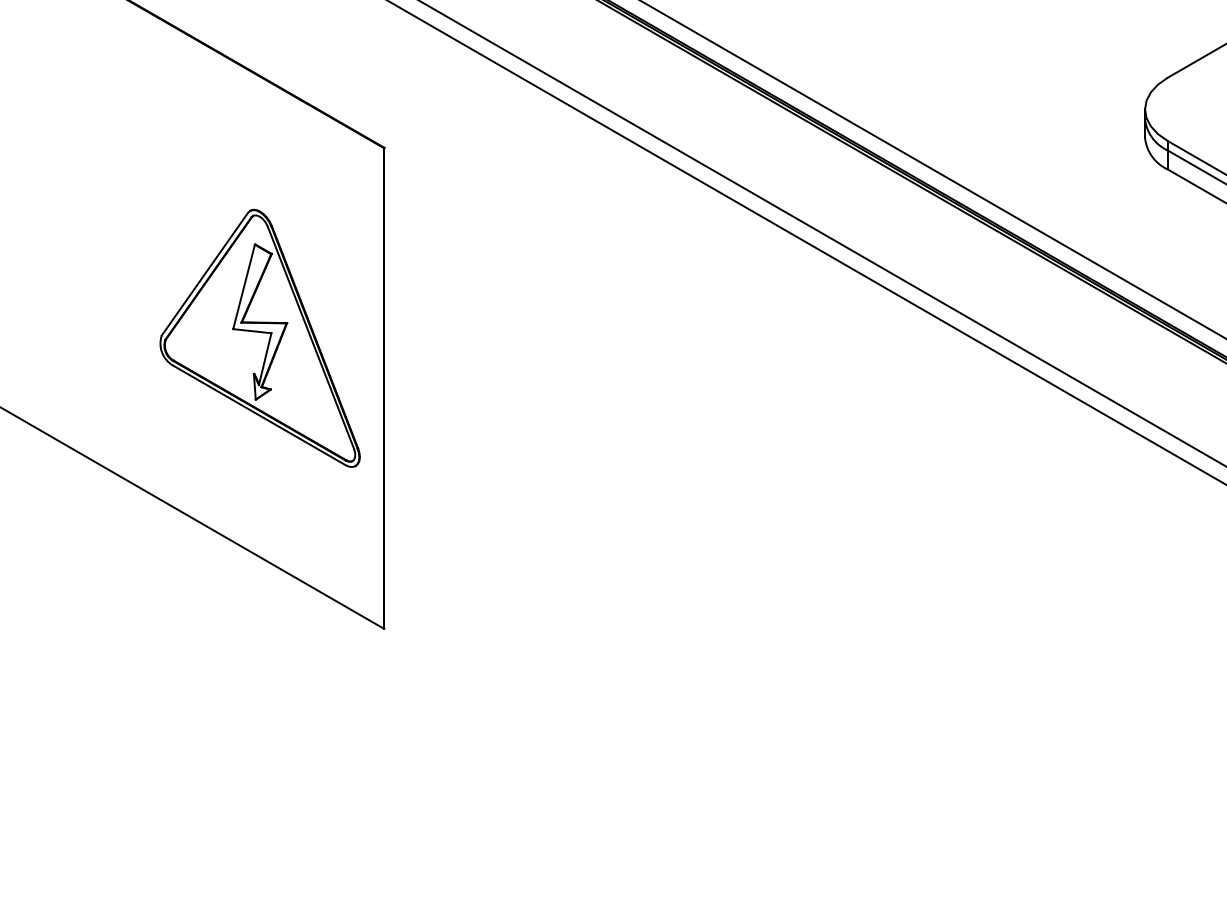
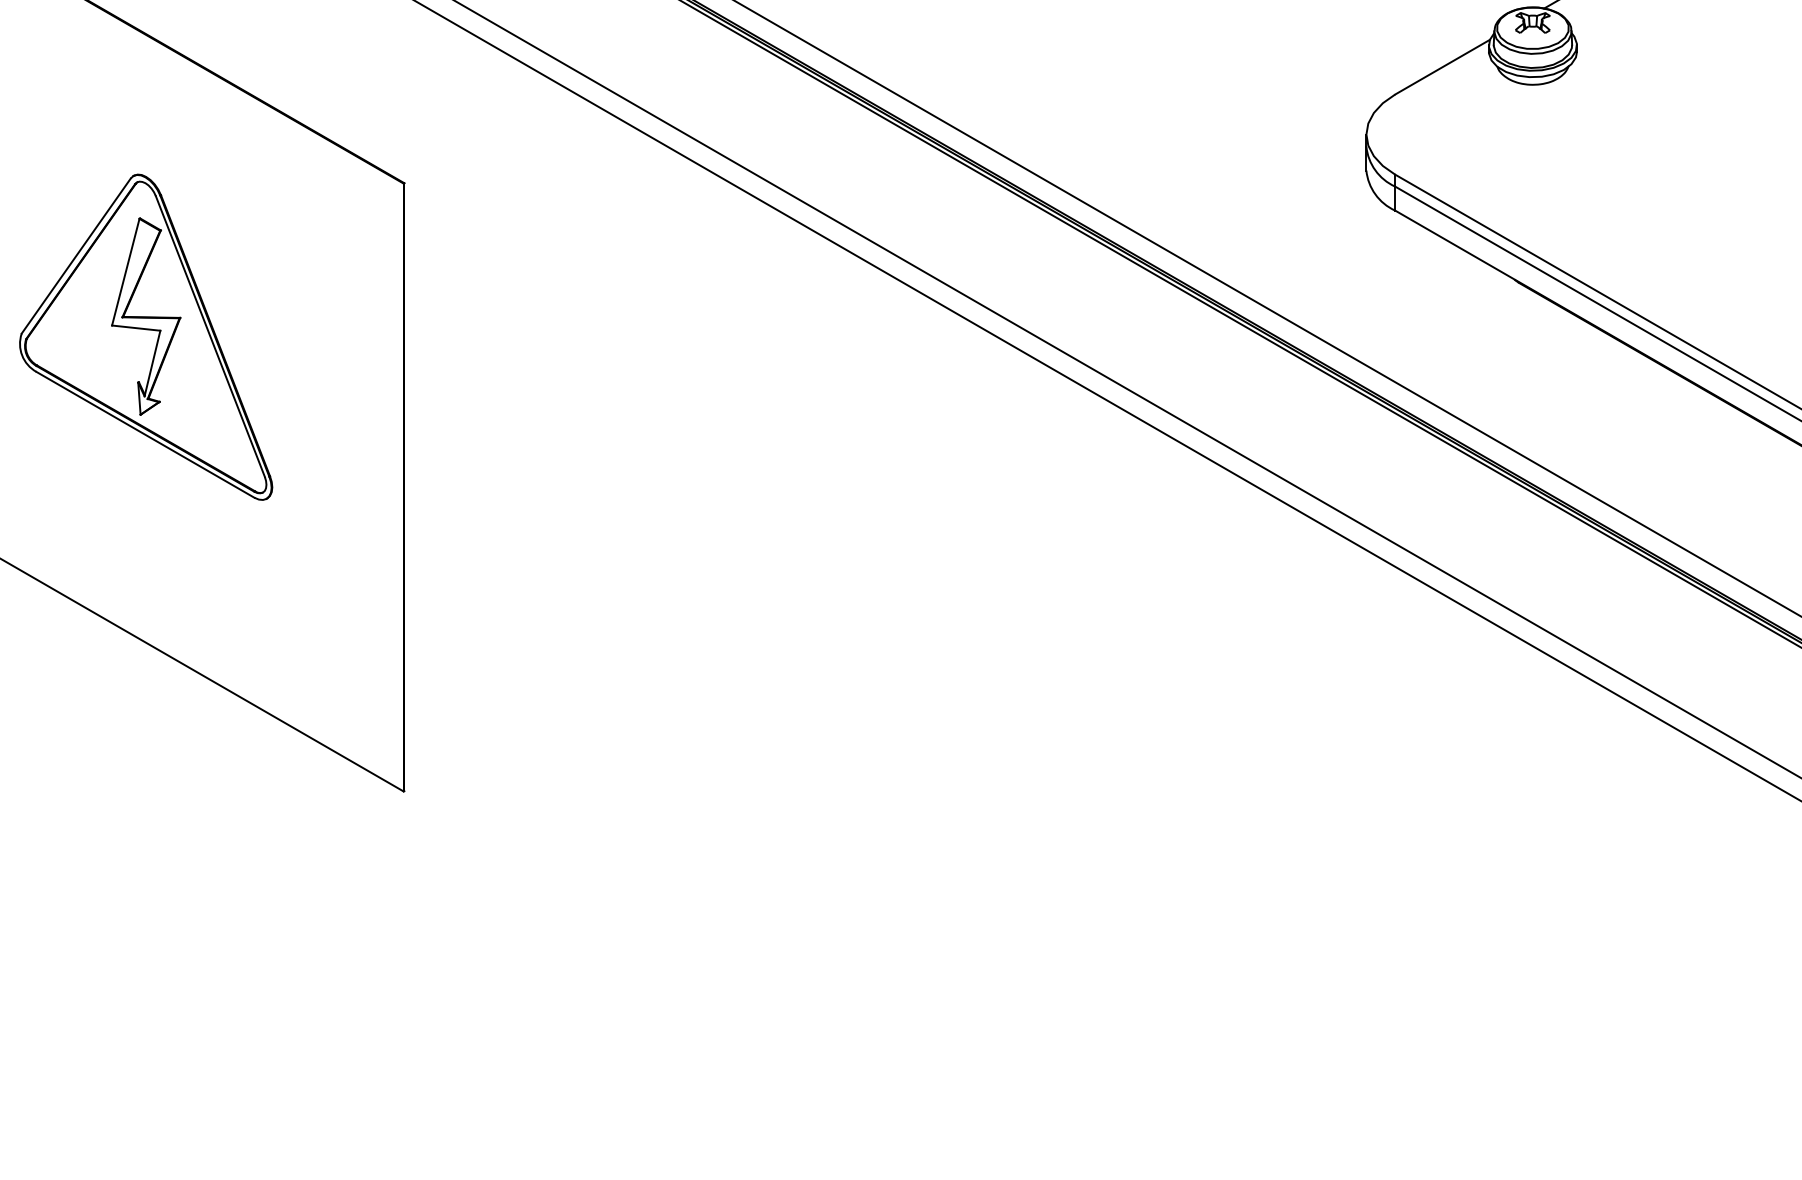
part: (260, 337) -> (146, 336), moved

